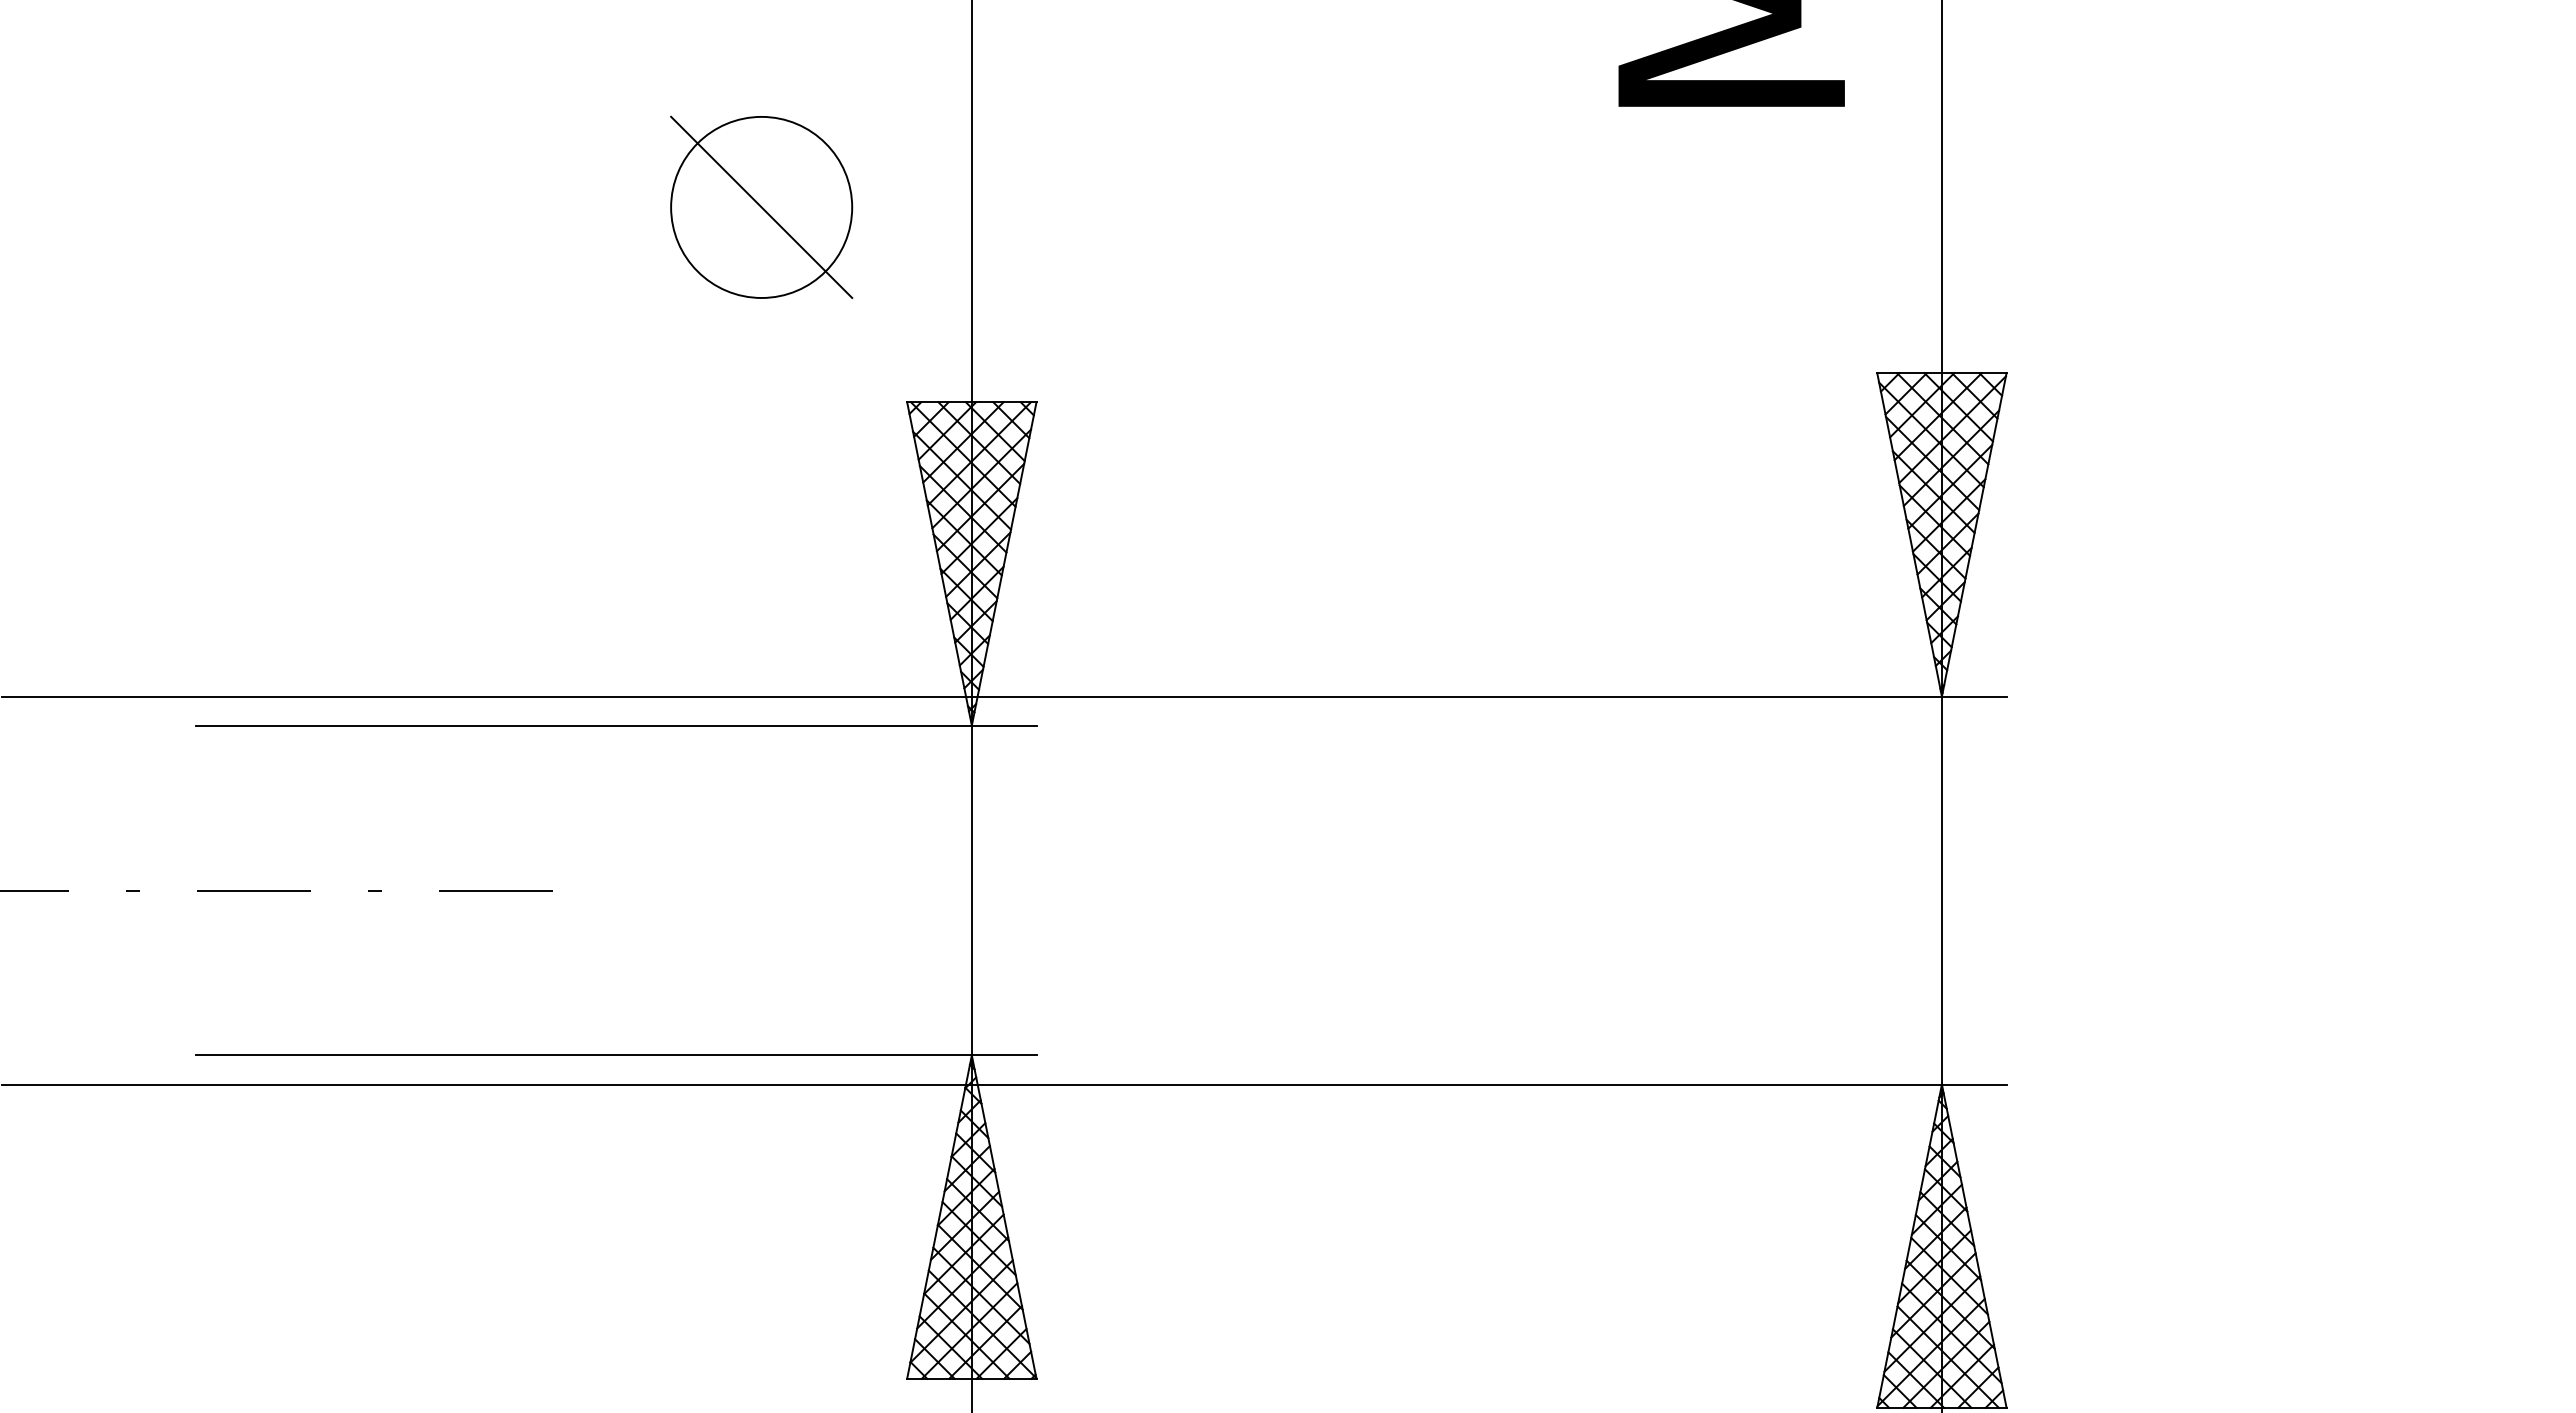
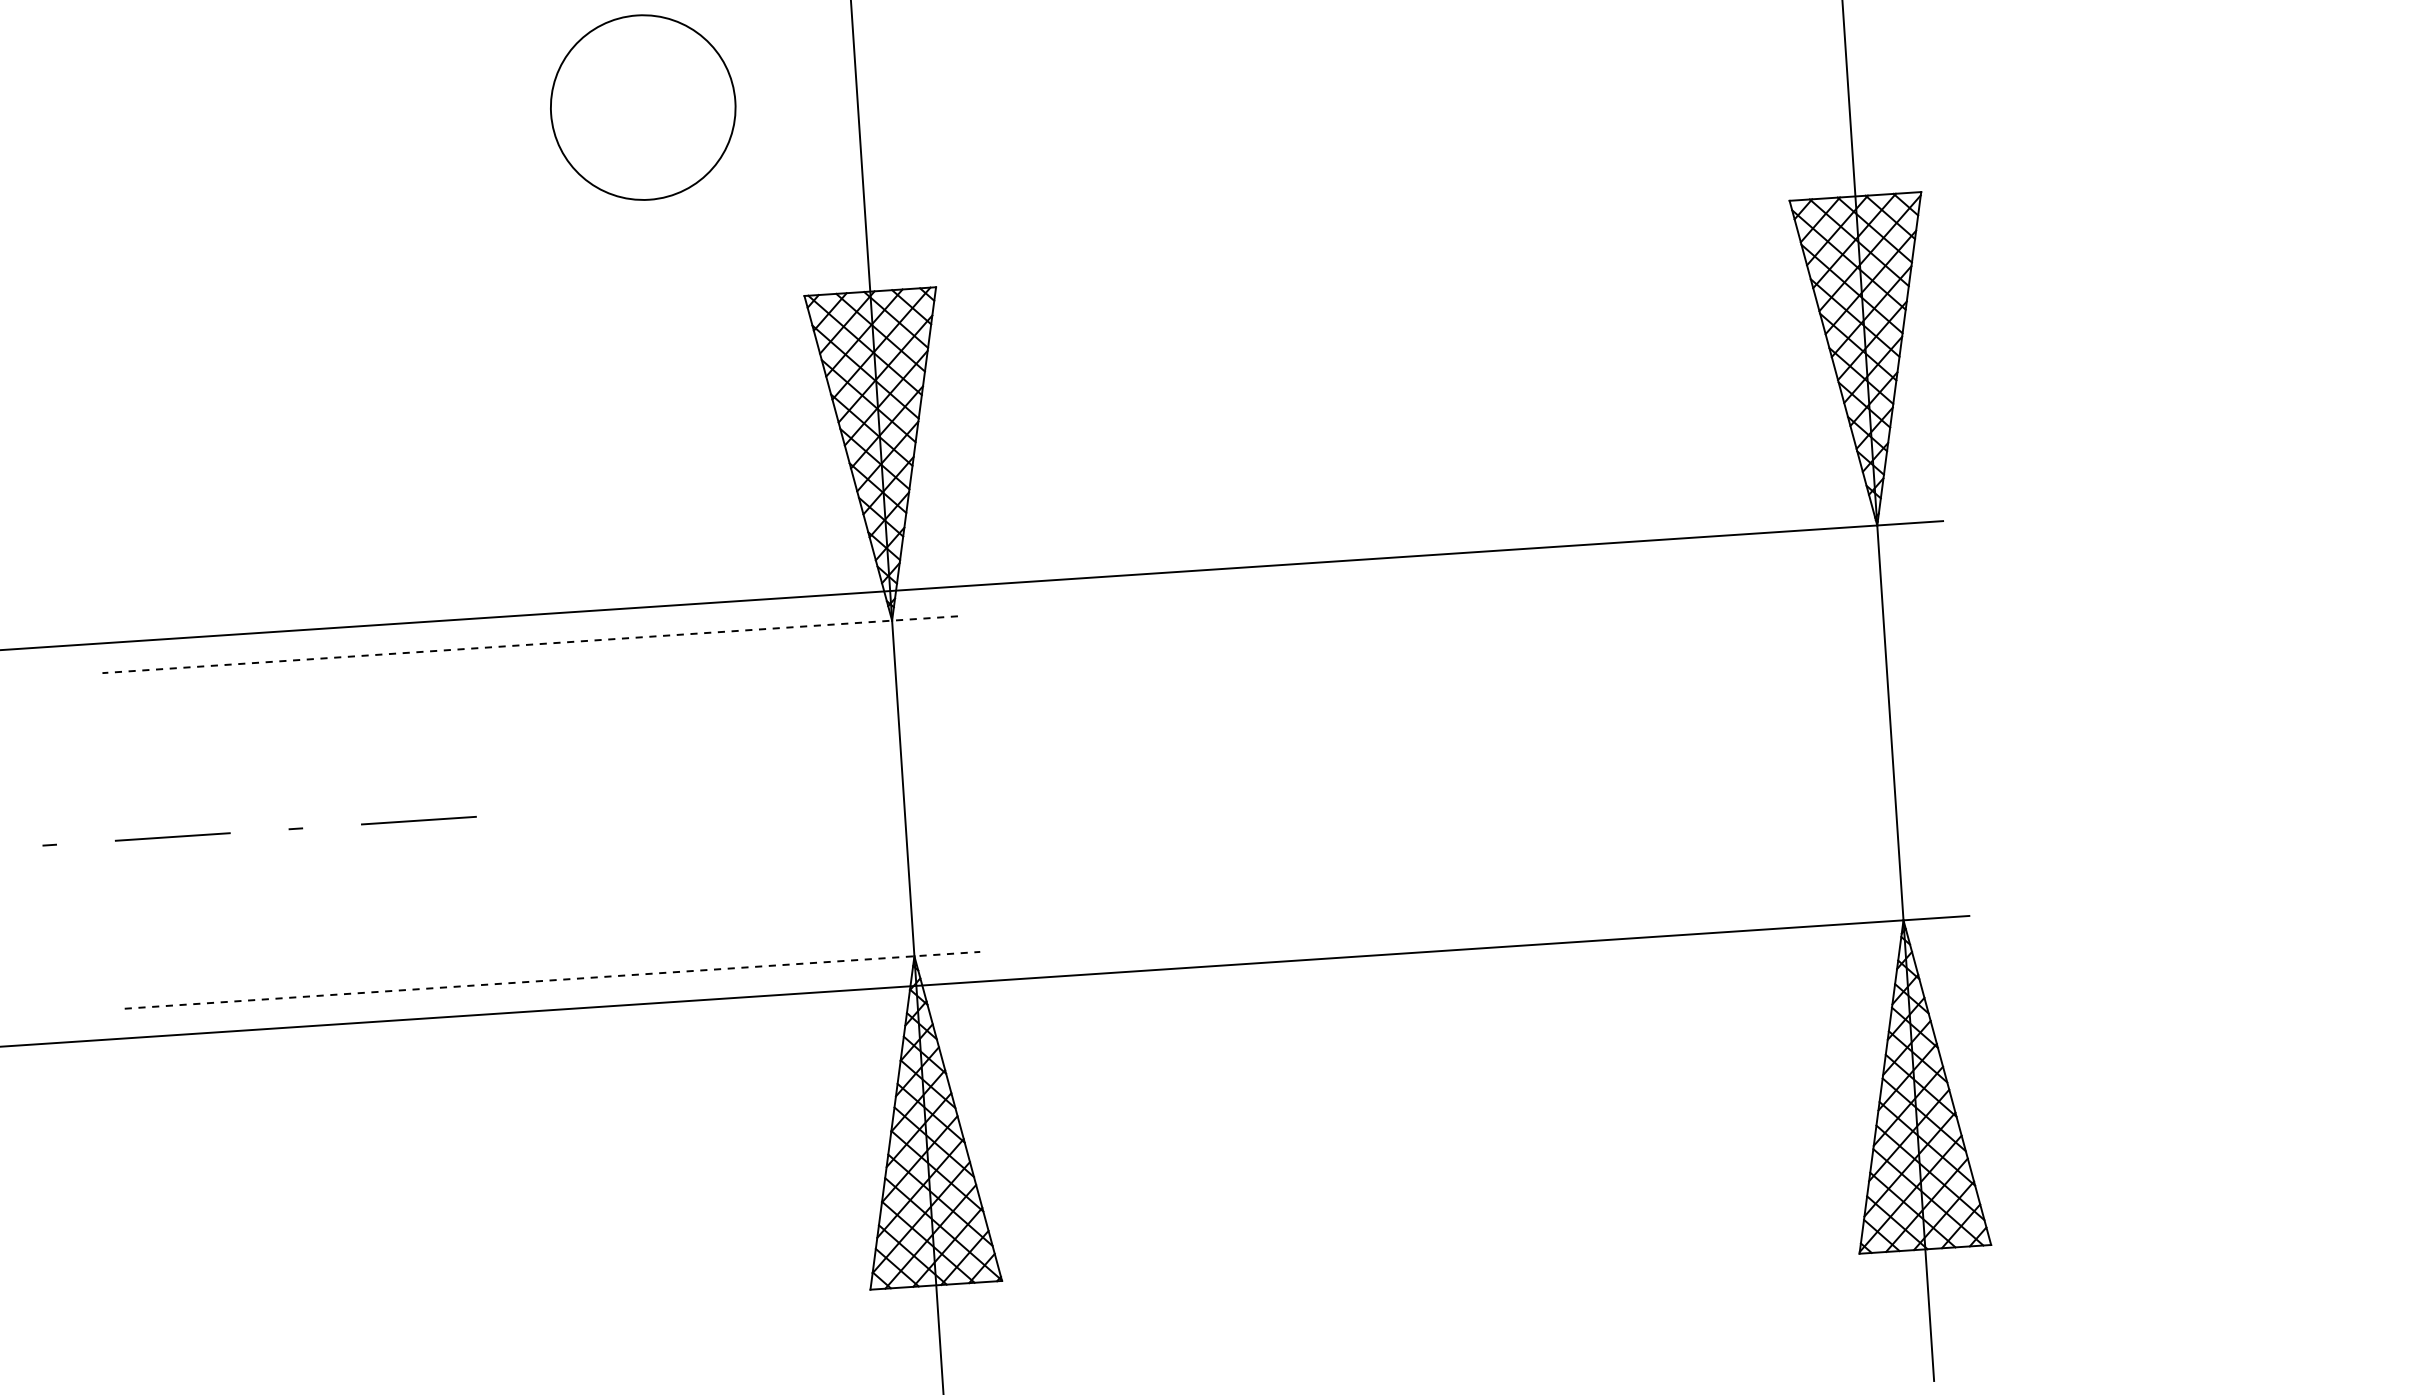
line: (761, 206) -> (643, 106), removed
line: (615, 725) -> (529, 644), solid -> dashed
line: (616, 1055) -> (552, 980), solid -> dashed

